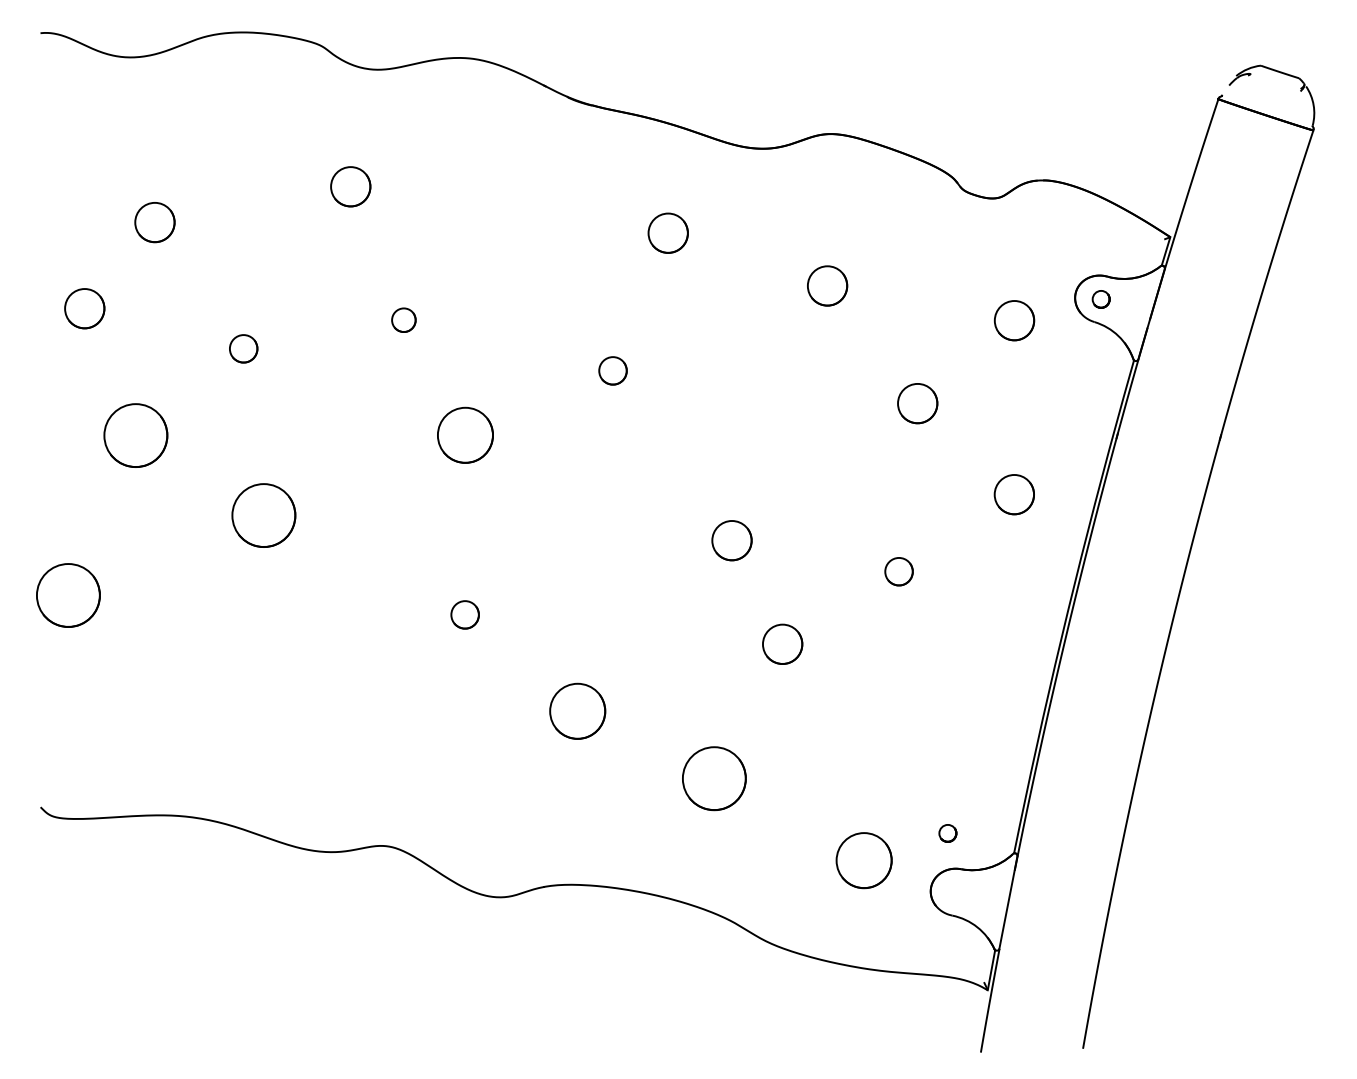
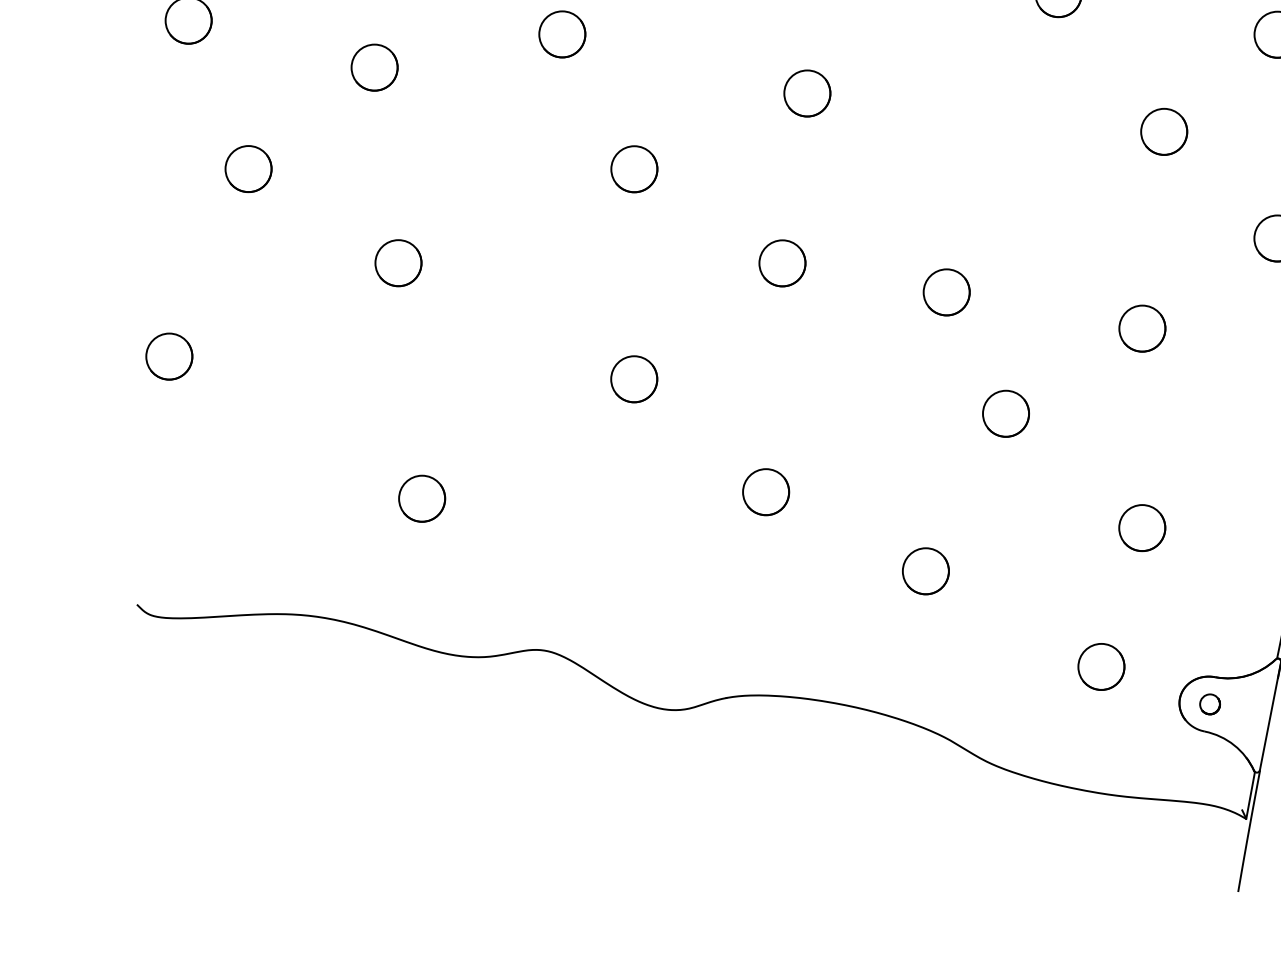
circle: (403, 319) -> (561, 33), size x1.67
circle: (243, 348) -> (374, 67), size x1.43
circle: (612, 370) -> (806, 93), size x1.43
circle: (135, 434) -> (248, 168), size x0.62
circle: (464, 435) -> (633, 169), size x0.71
circle: (263, 515) -> (398, 262), size x0.62
circle: (591, 515) -> (782, 262), added
circle: (898, 571) -> (1141, 328), size x1.43
part: (67, 595) -> (168, 356), size x0.62
circle: (464, 614) -> (633, 378), size x1.43
circle: (577, 710) -> (765, 491), size x0.71
circle: (283, 716) -> (421, 498), added
circle: (898, 741) -> (1141, 527), added
circle: (713, 778) -> (925, 570), size x0.62
circle: (947, 833) -> (1209, 704), moved
circle: (863, 859) -> (1100, 665), size x0.71

